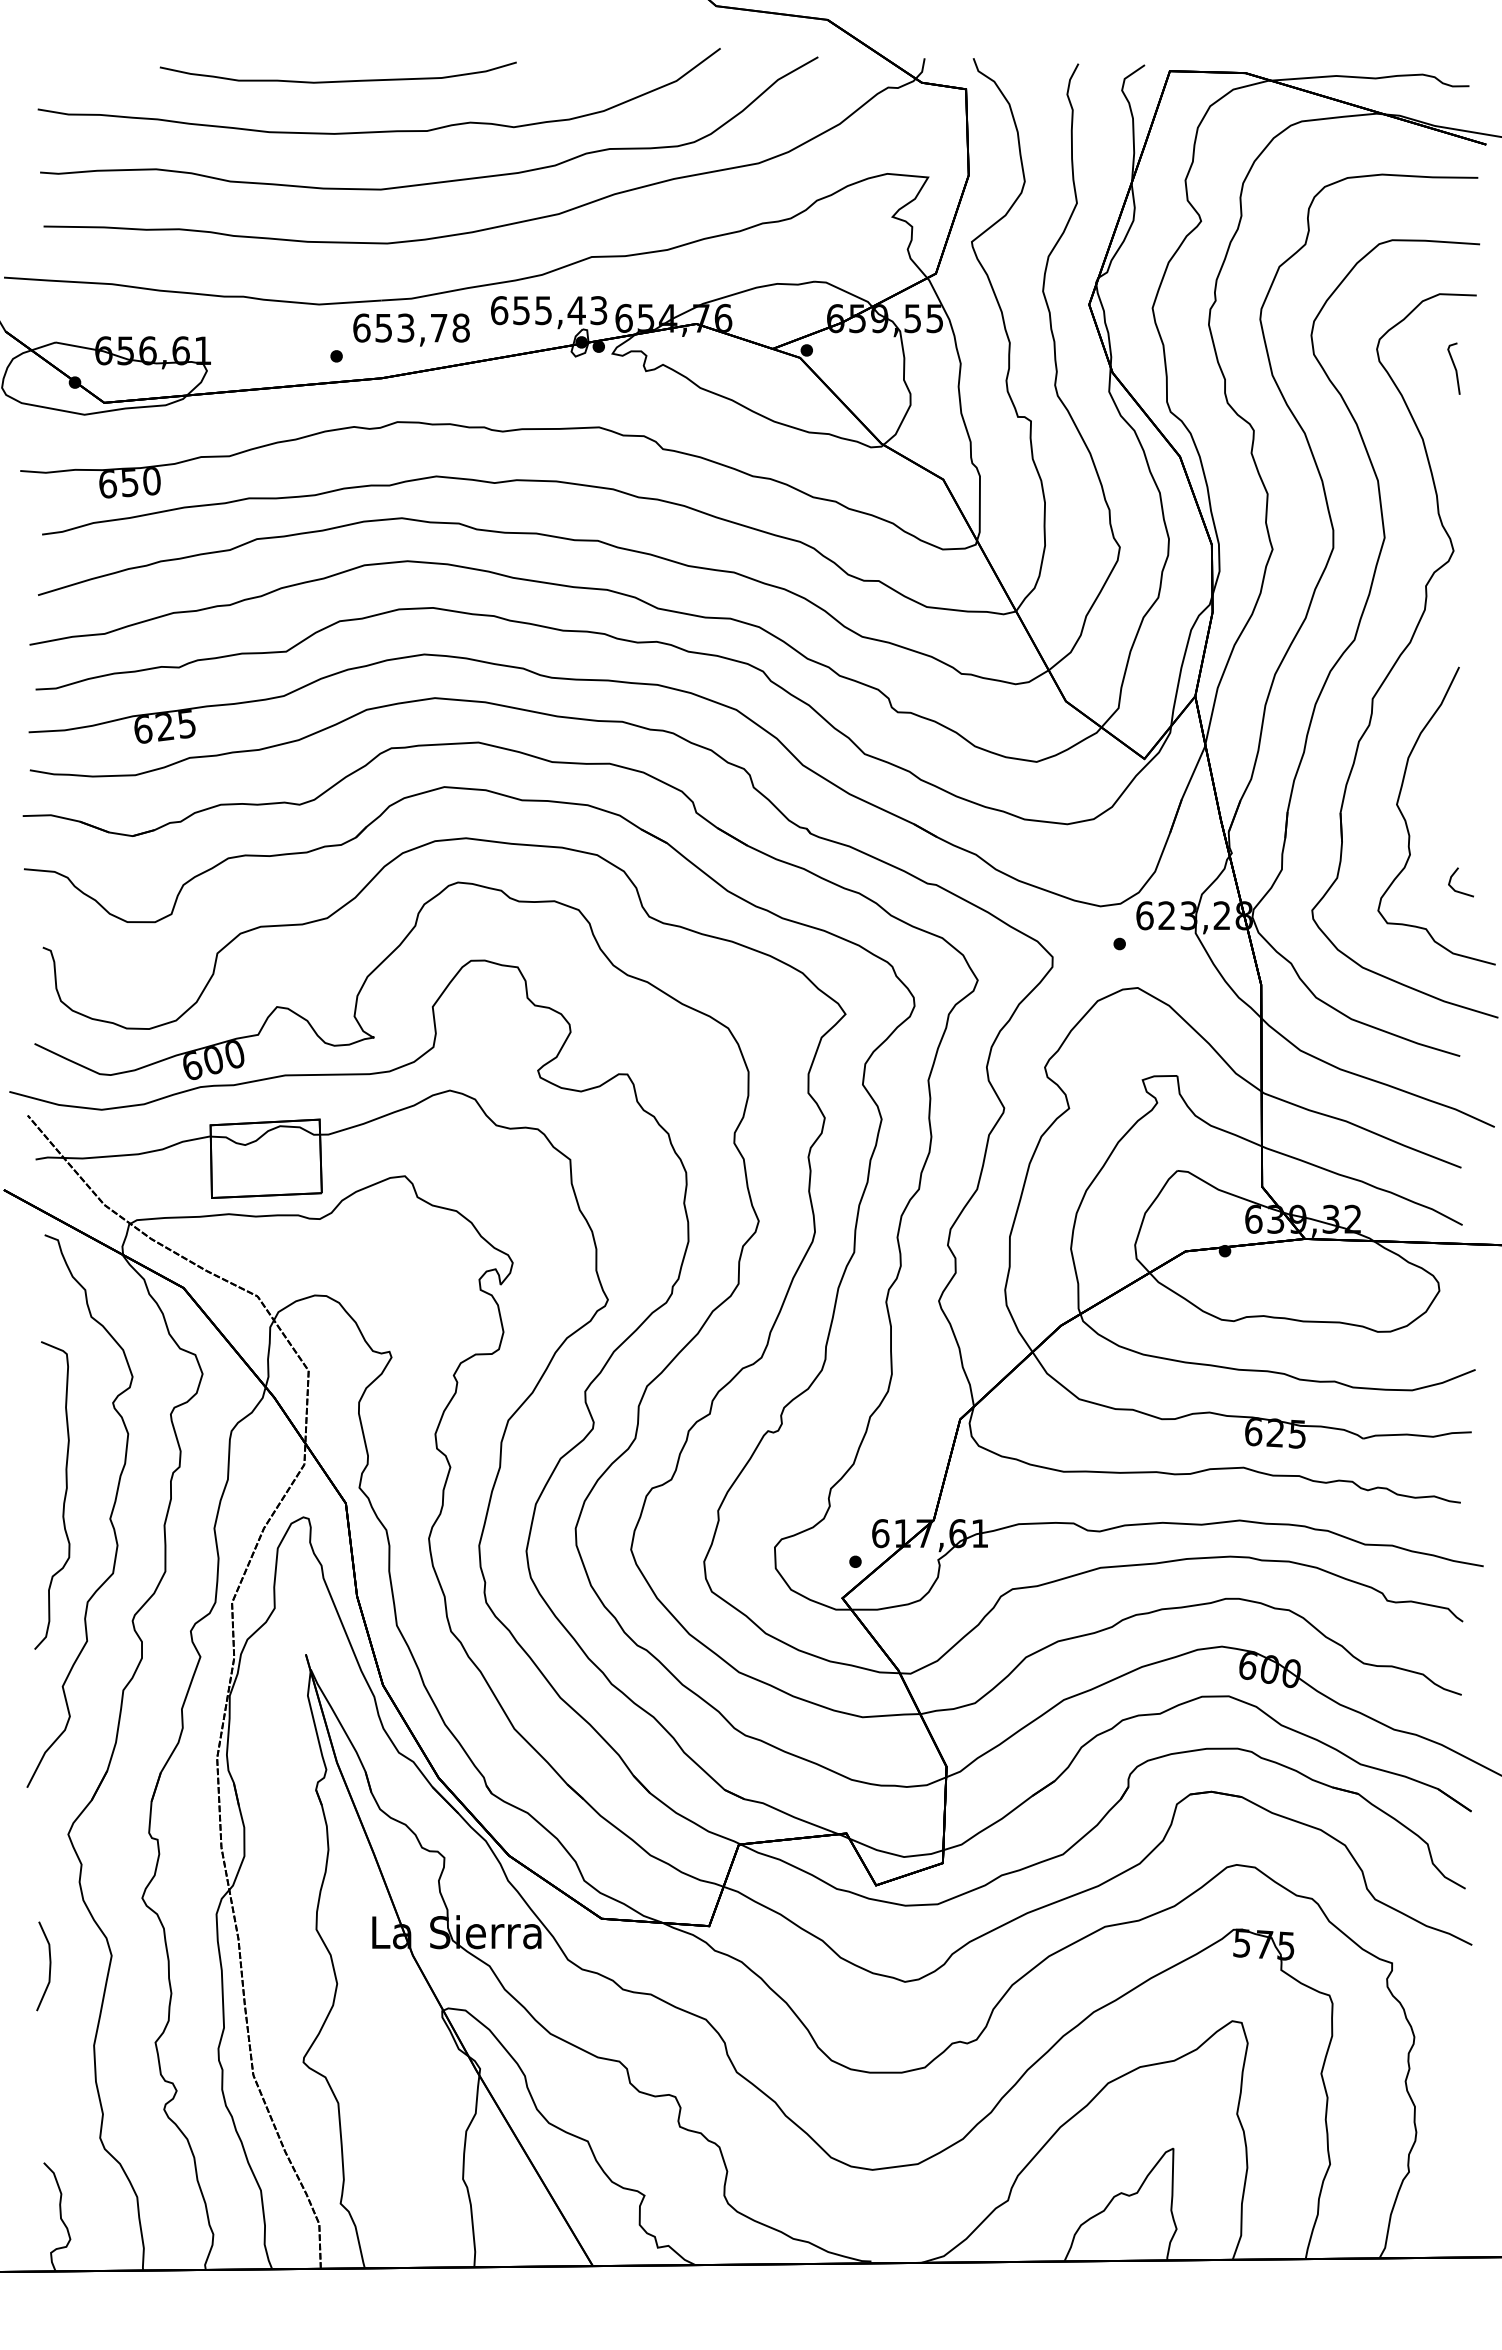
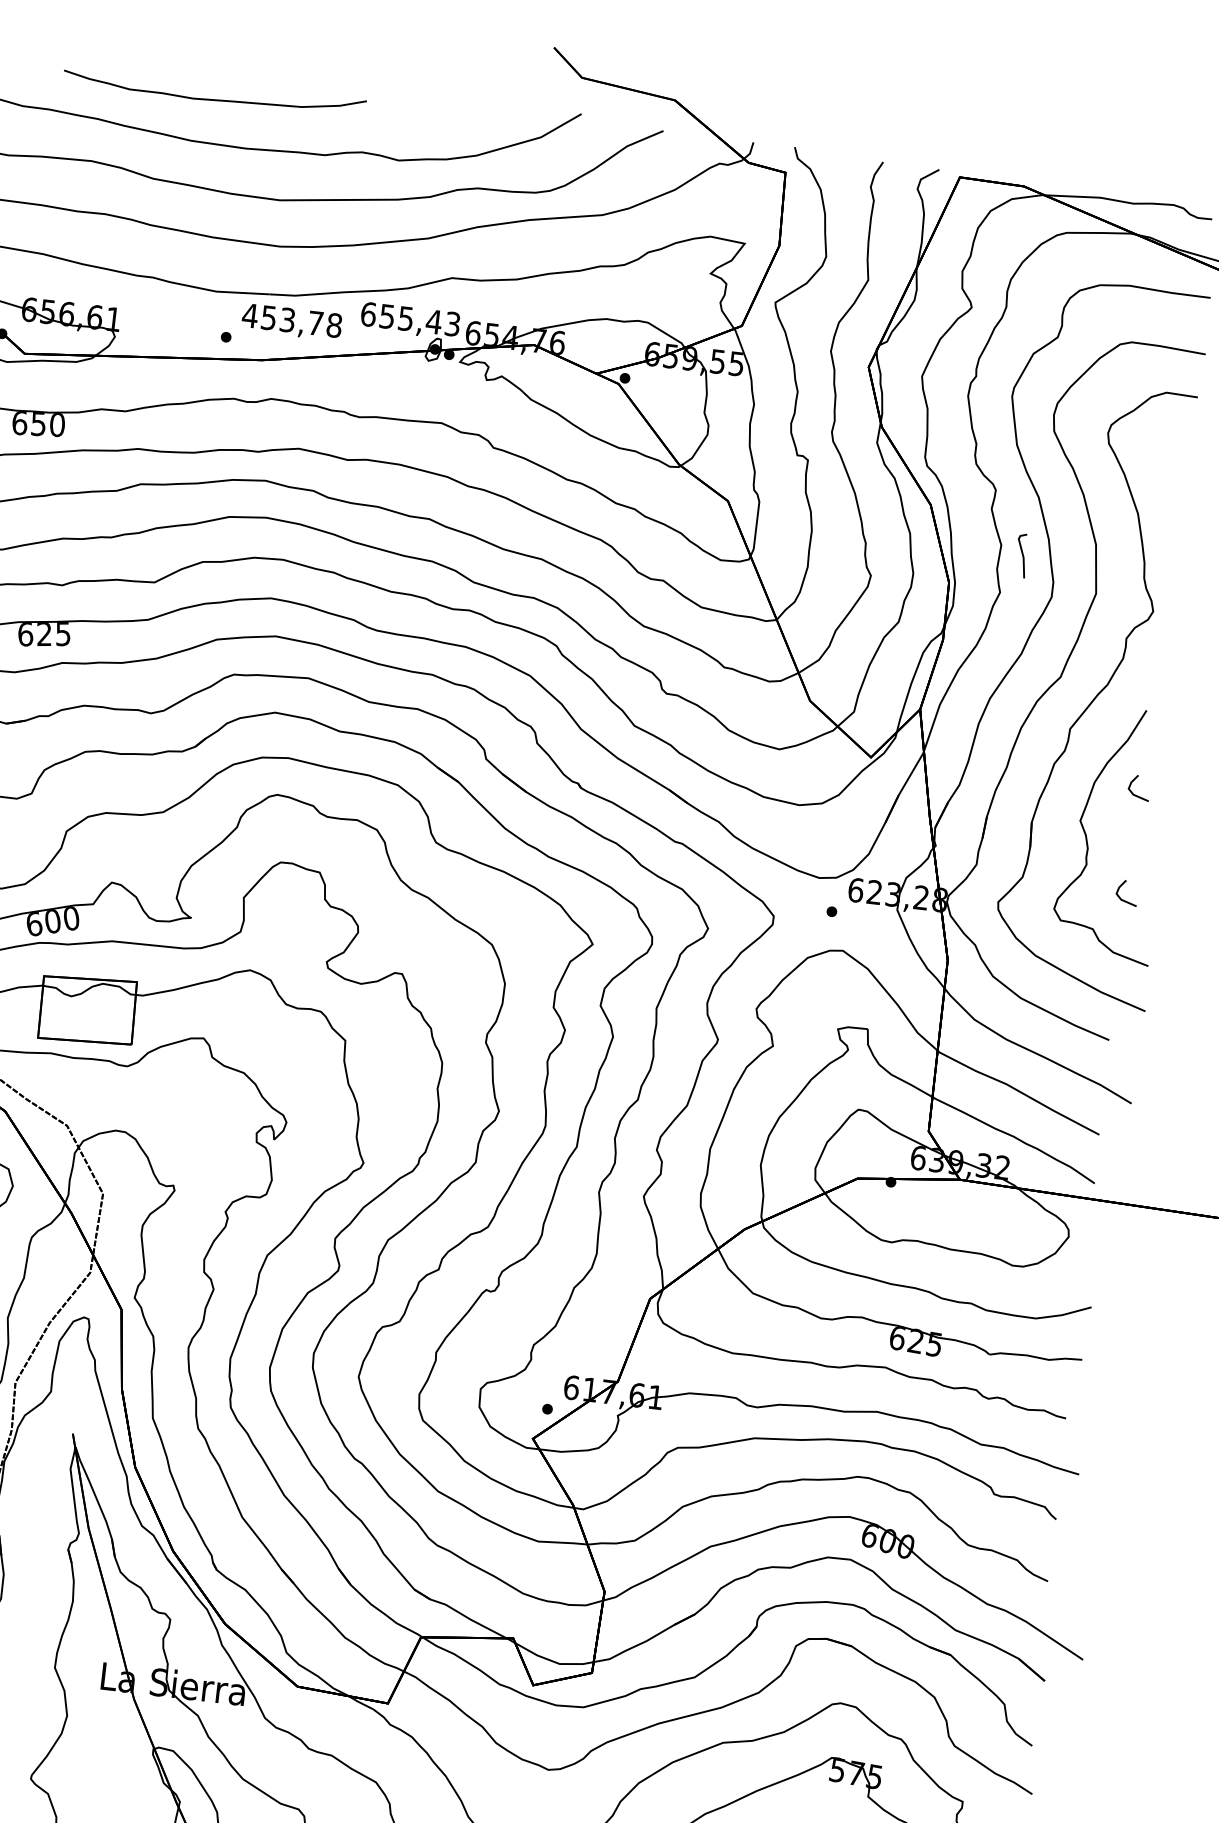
curve: (337, 80) -> (213, 98), moved
text: (361, 327) -> (250, 315), 653,78 -> 453,78
line: (1454, 368) -> (1022, 555), moved
line: (1454, 764) -> (1133, 792), added

